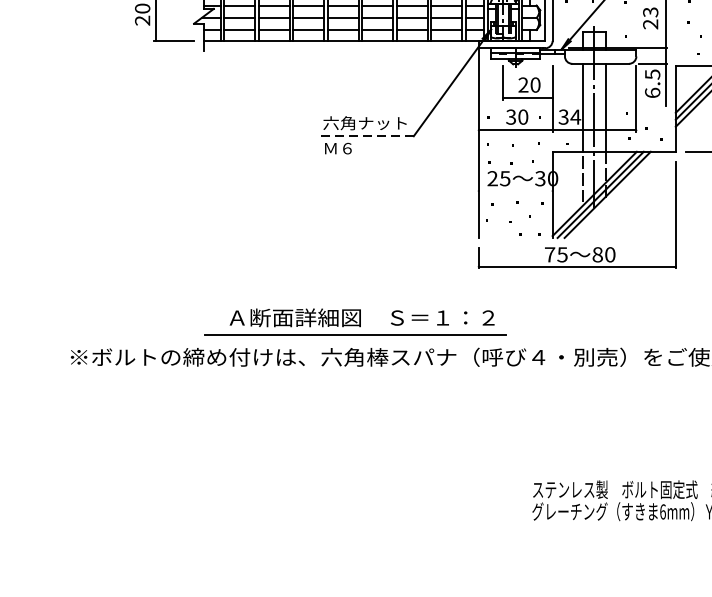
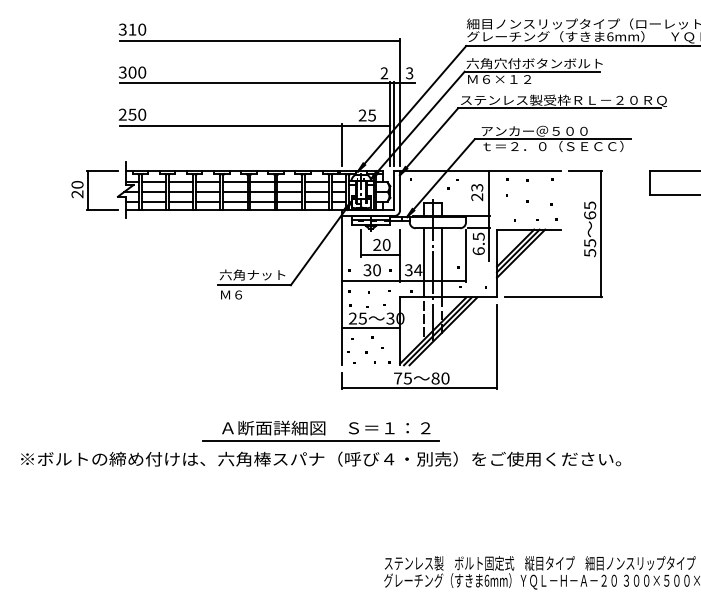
line: (367, 136) -> (254, 285), dashed -> solid
line: (515, 191) -> (370, 328), added
part: (354, 320) -> (320, 430), moved

